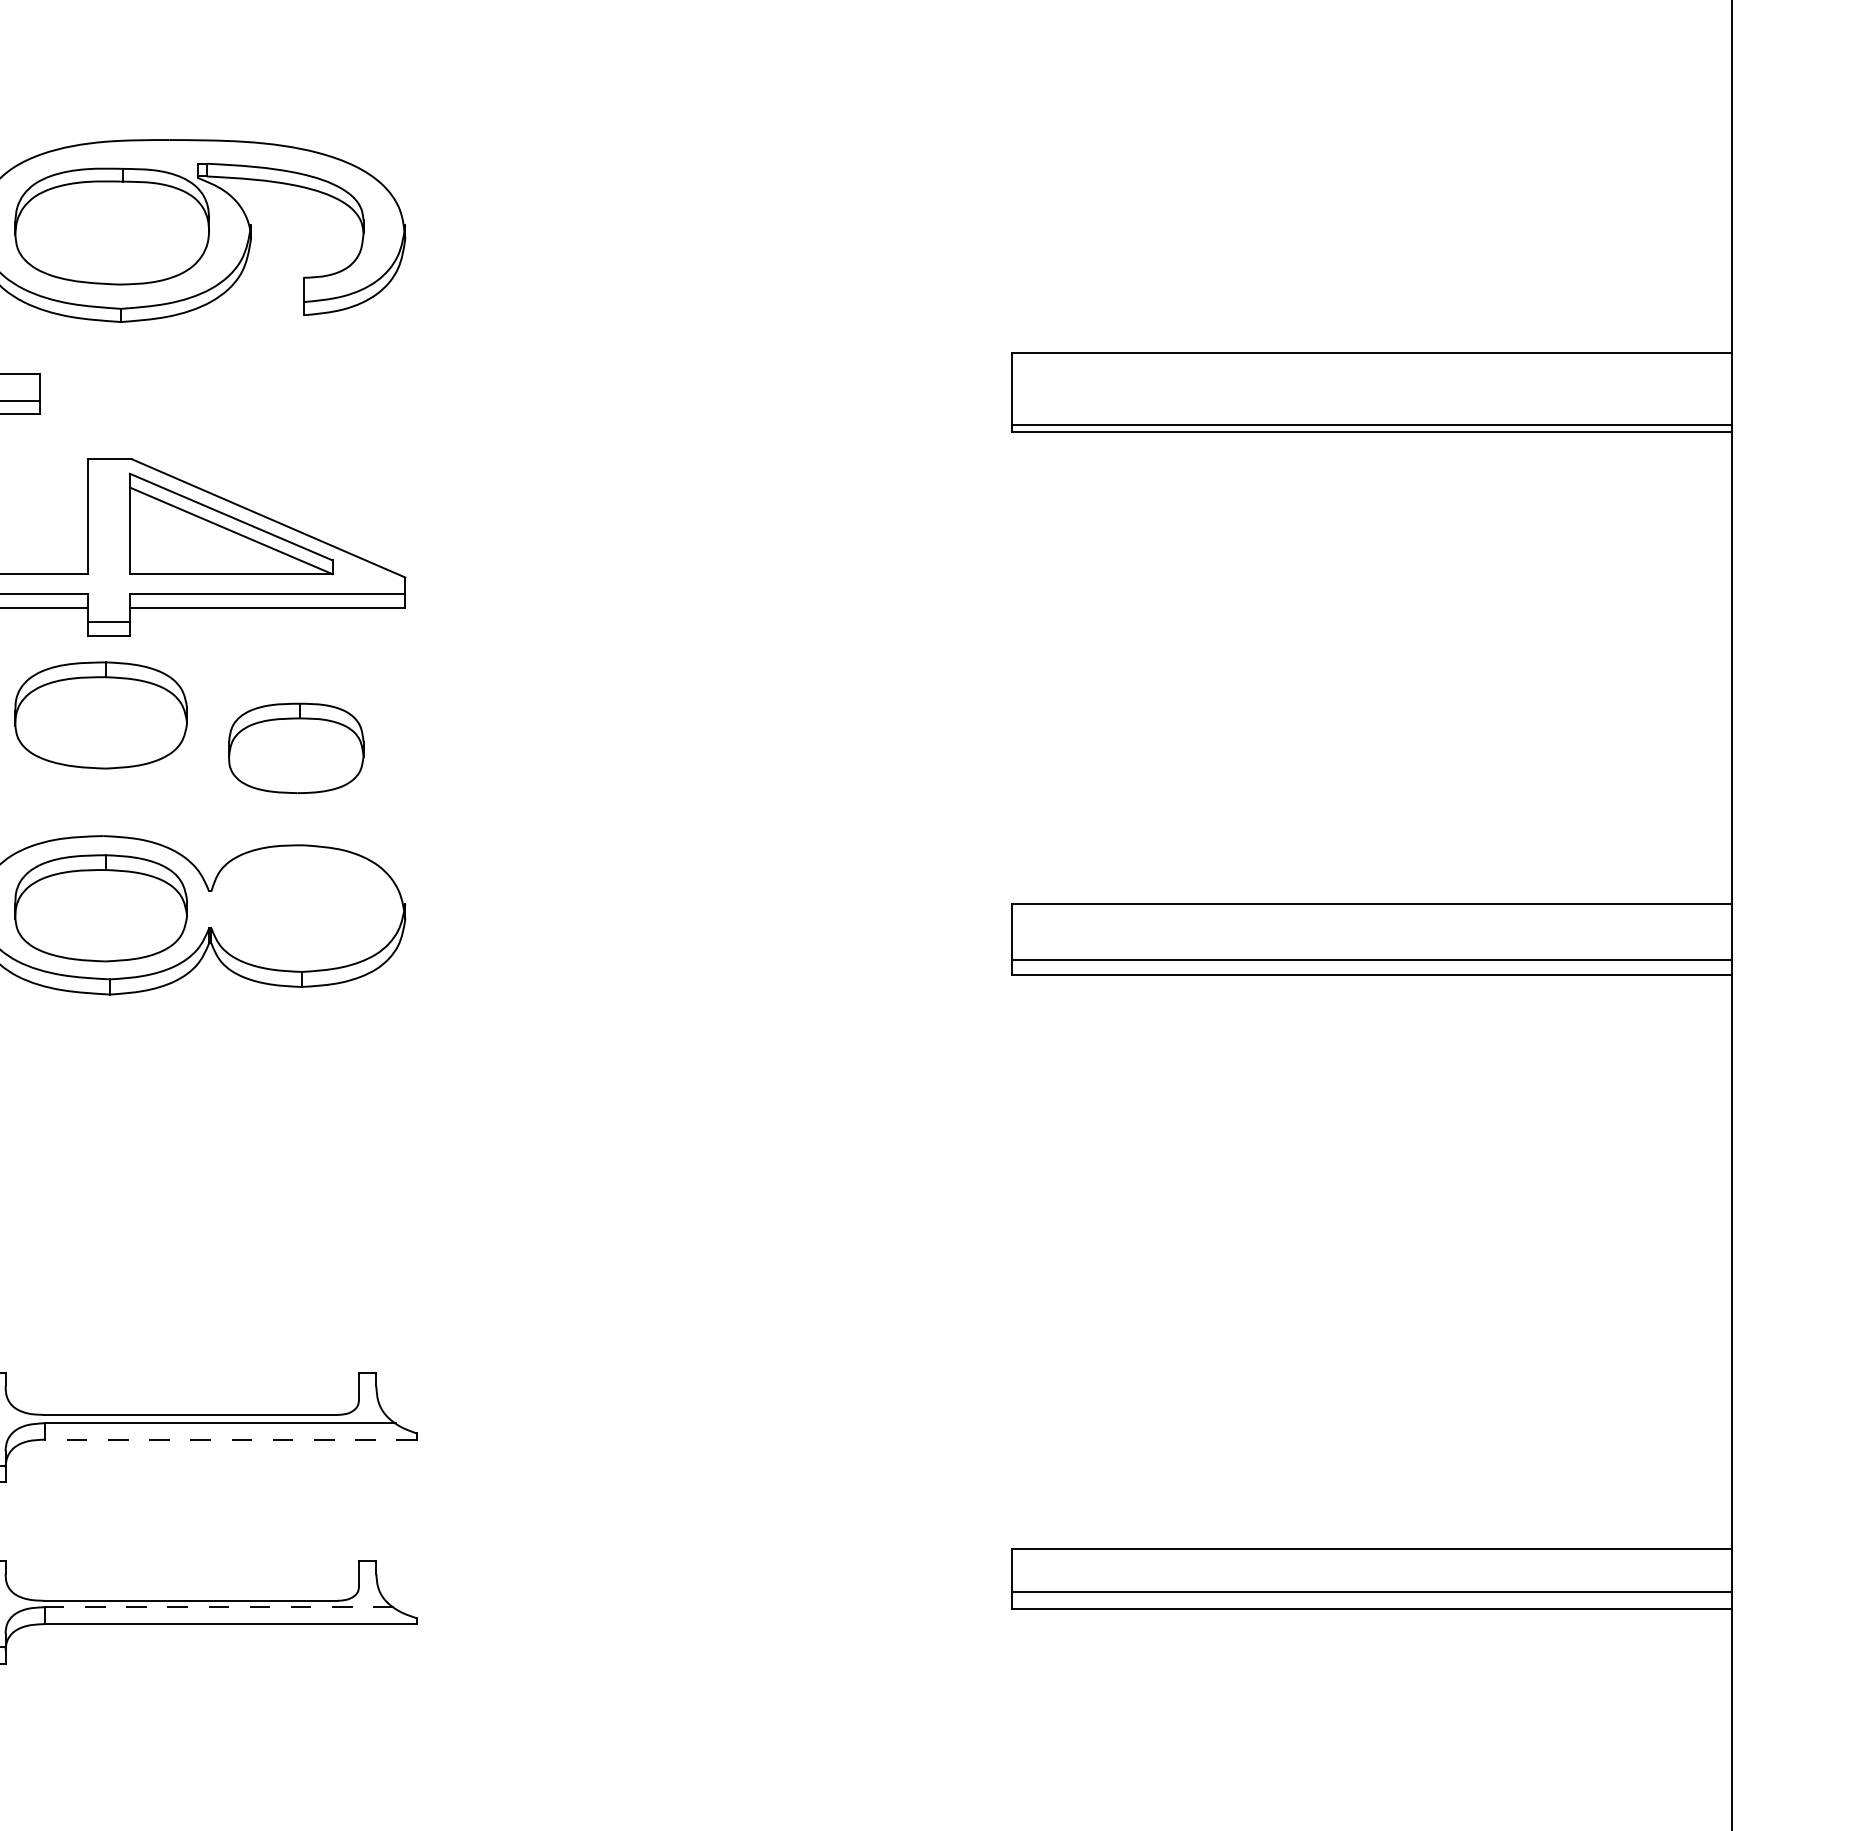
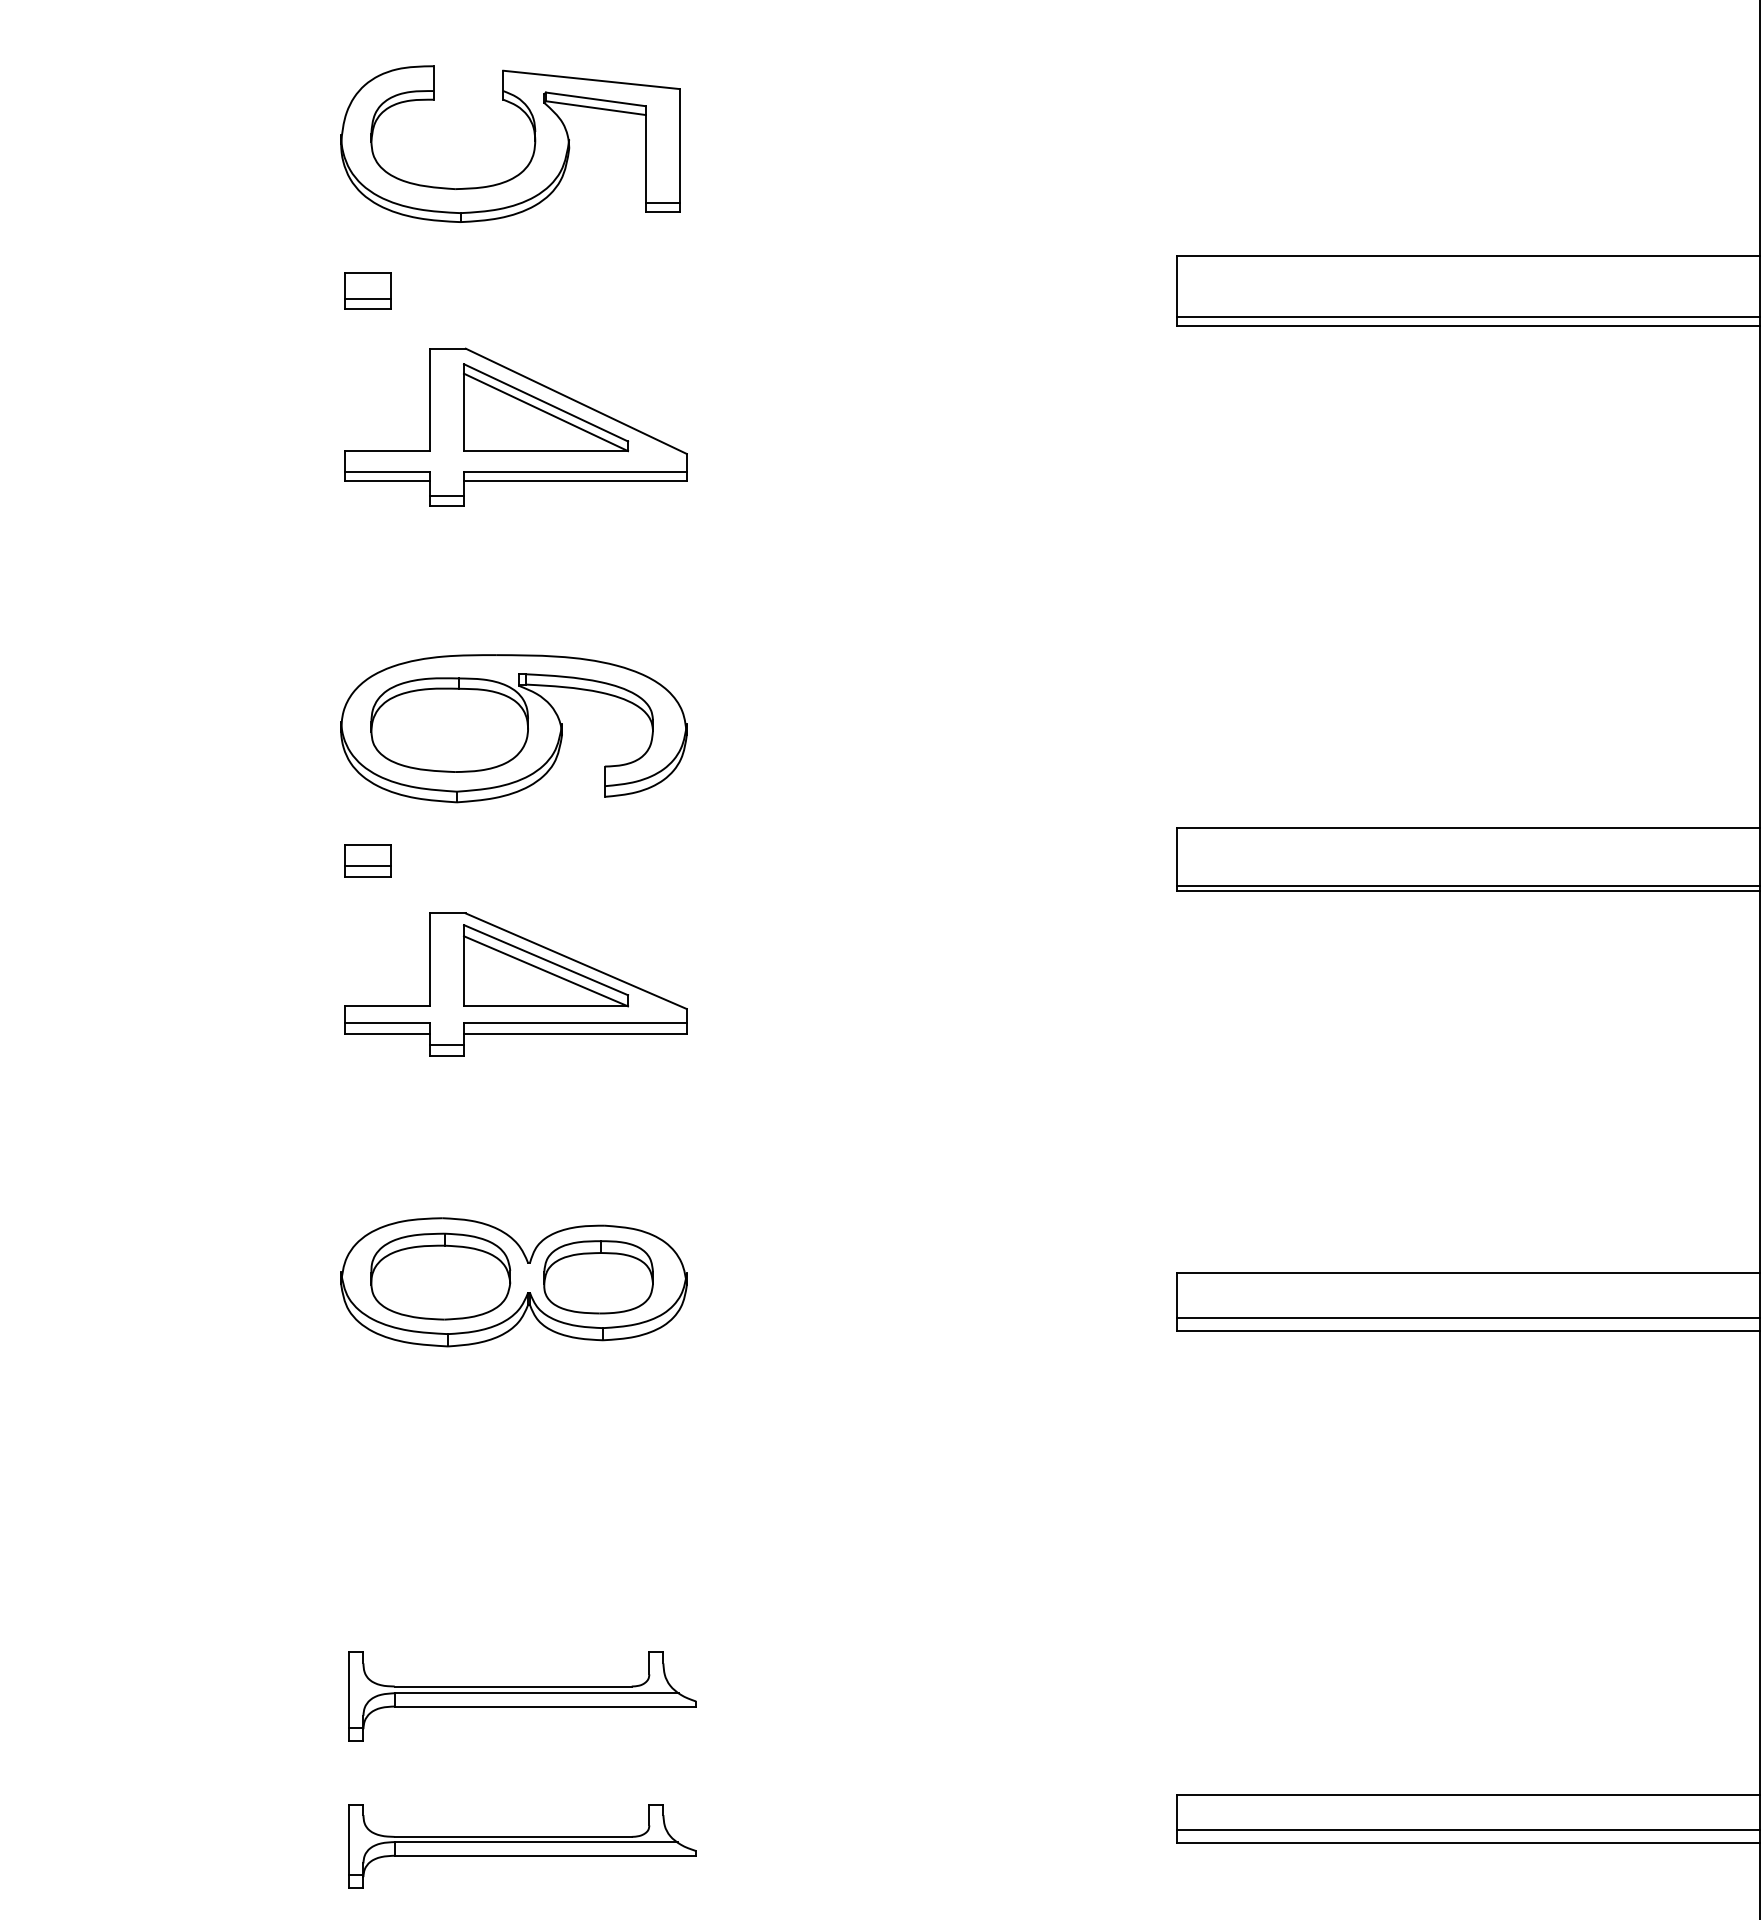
part: (100, 715) -> (440, 1120), removed
part: (296, 748) -> (598, 1277), moved
line: (230, 1439) -> (545, 1706), dashed -> solid
line: (218, 1607) -> (535, 1842), dashed -> solid

